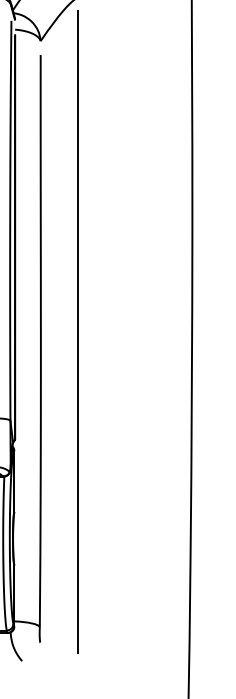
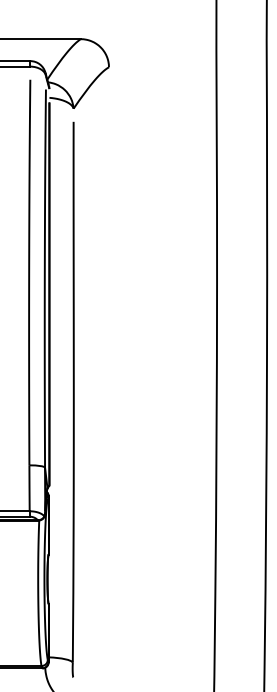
line: (77, 331) -> (108, 383), removed

